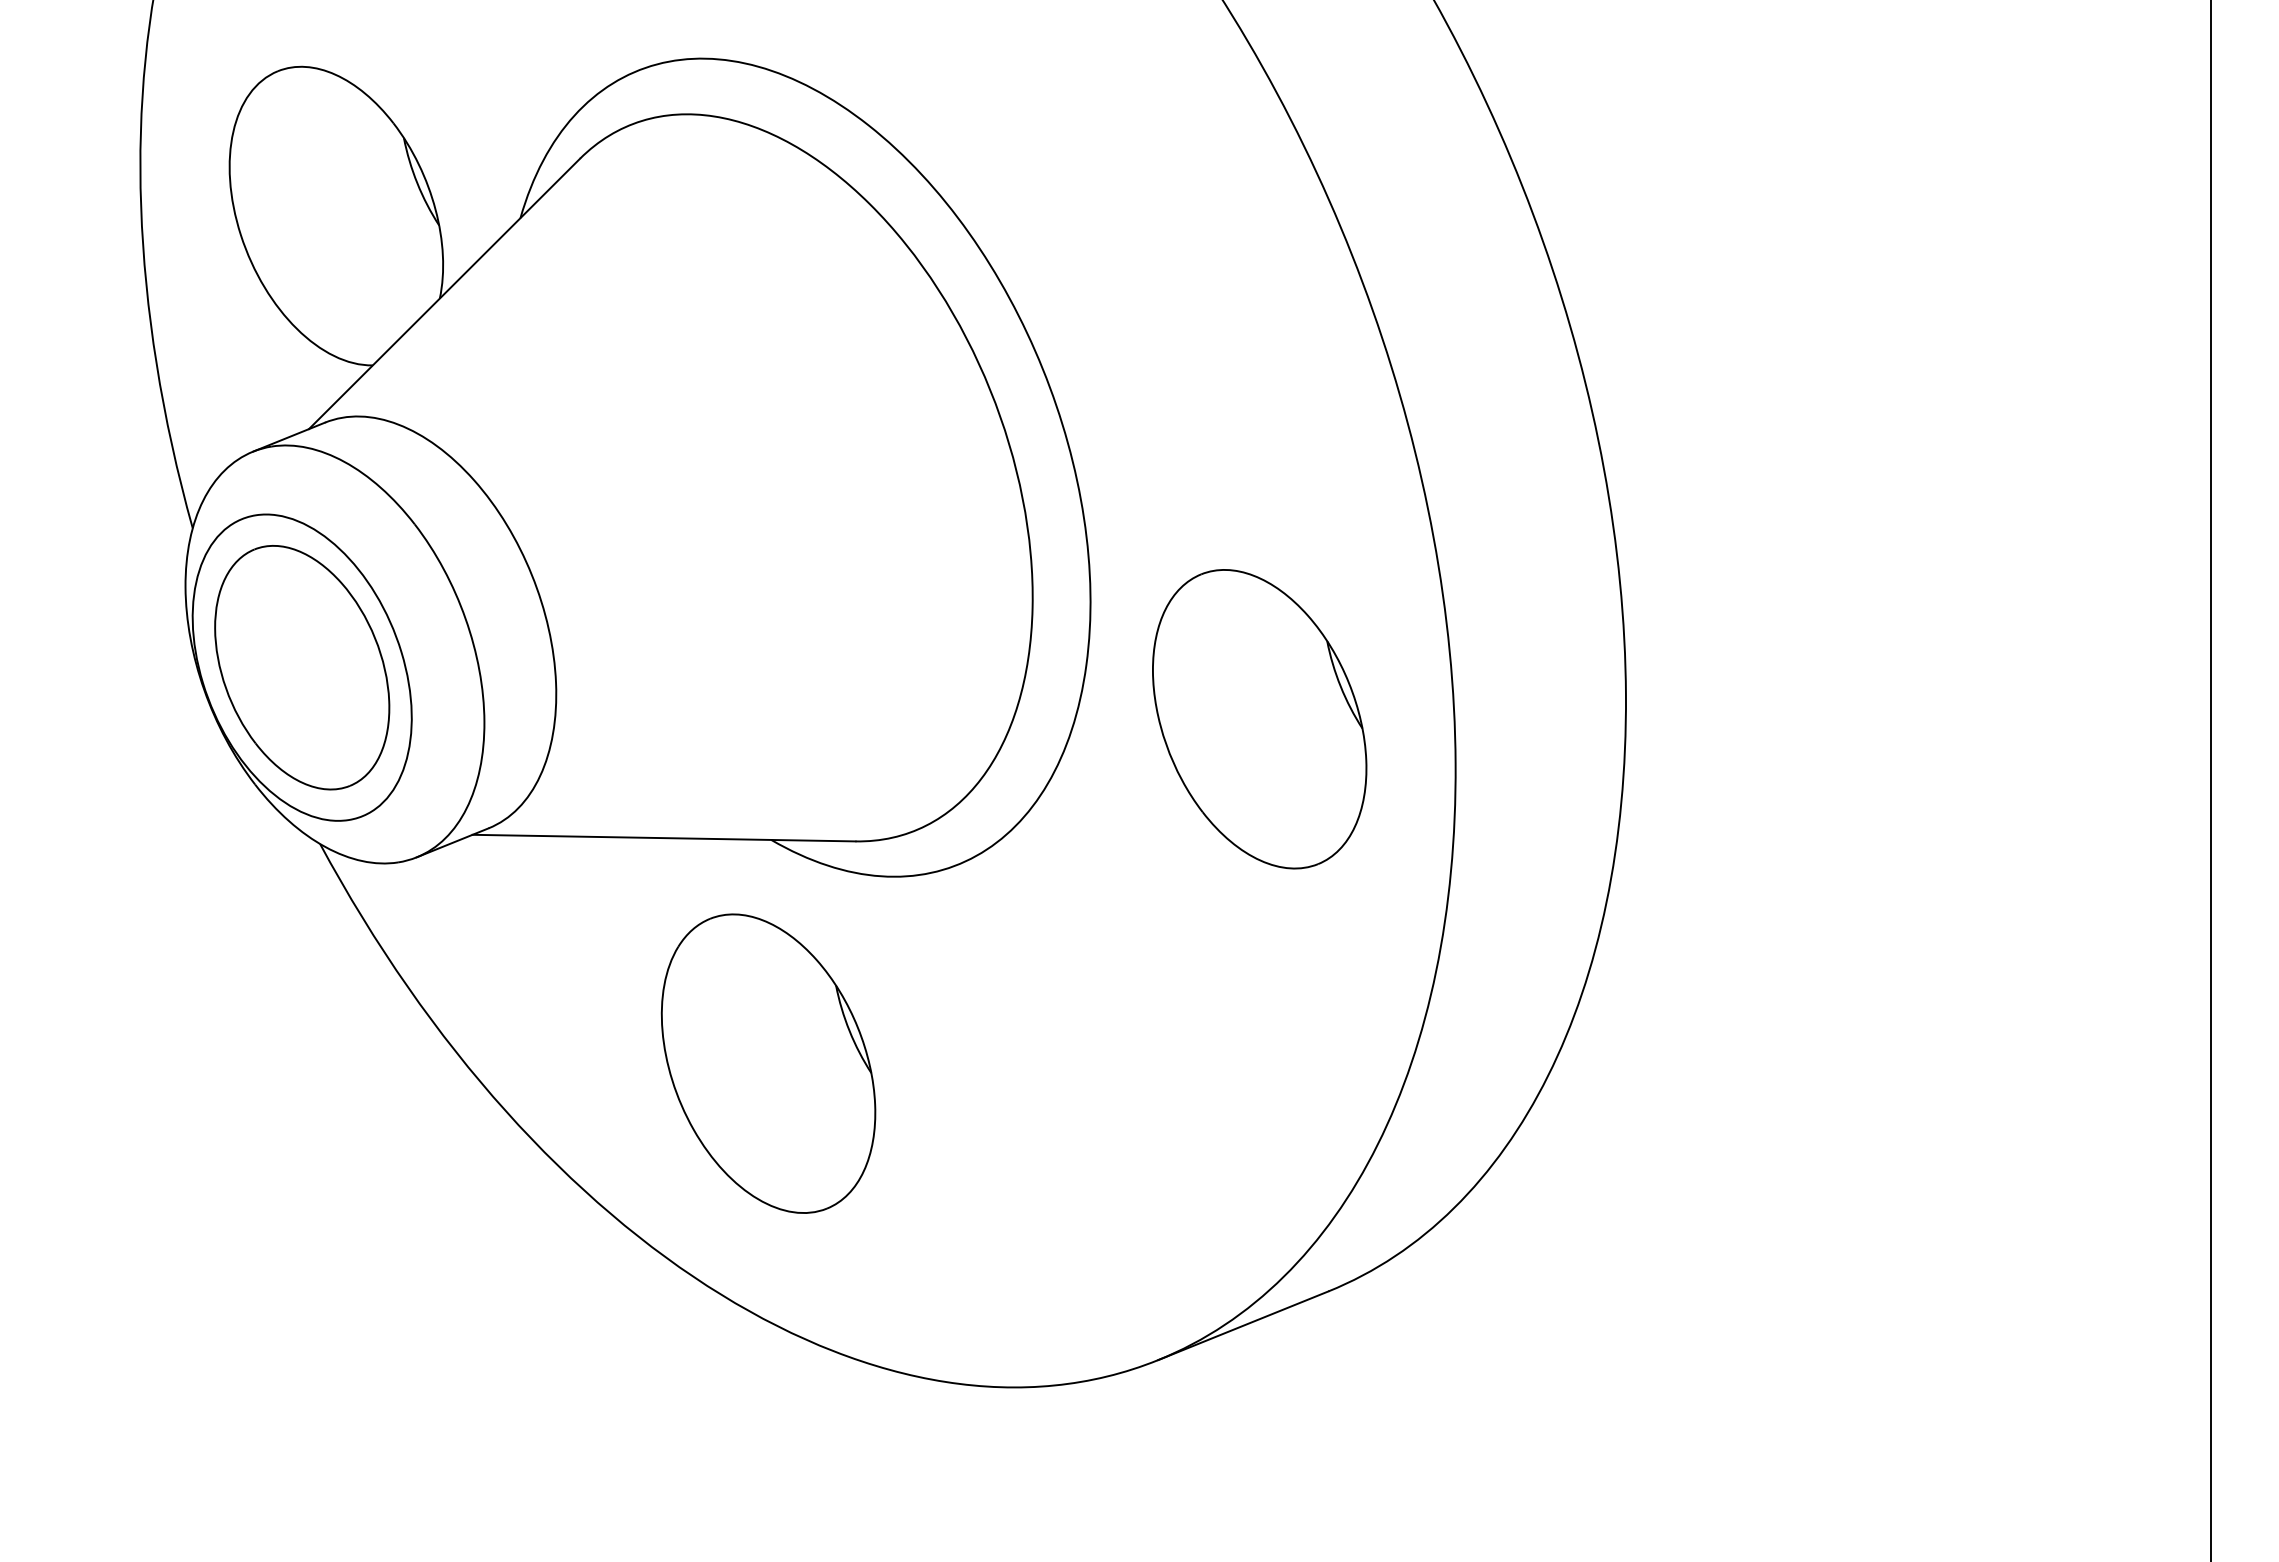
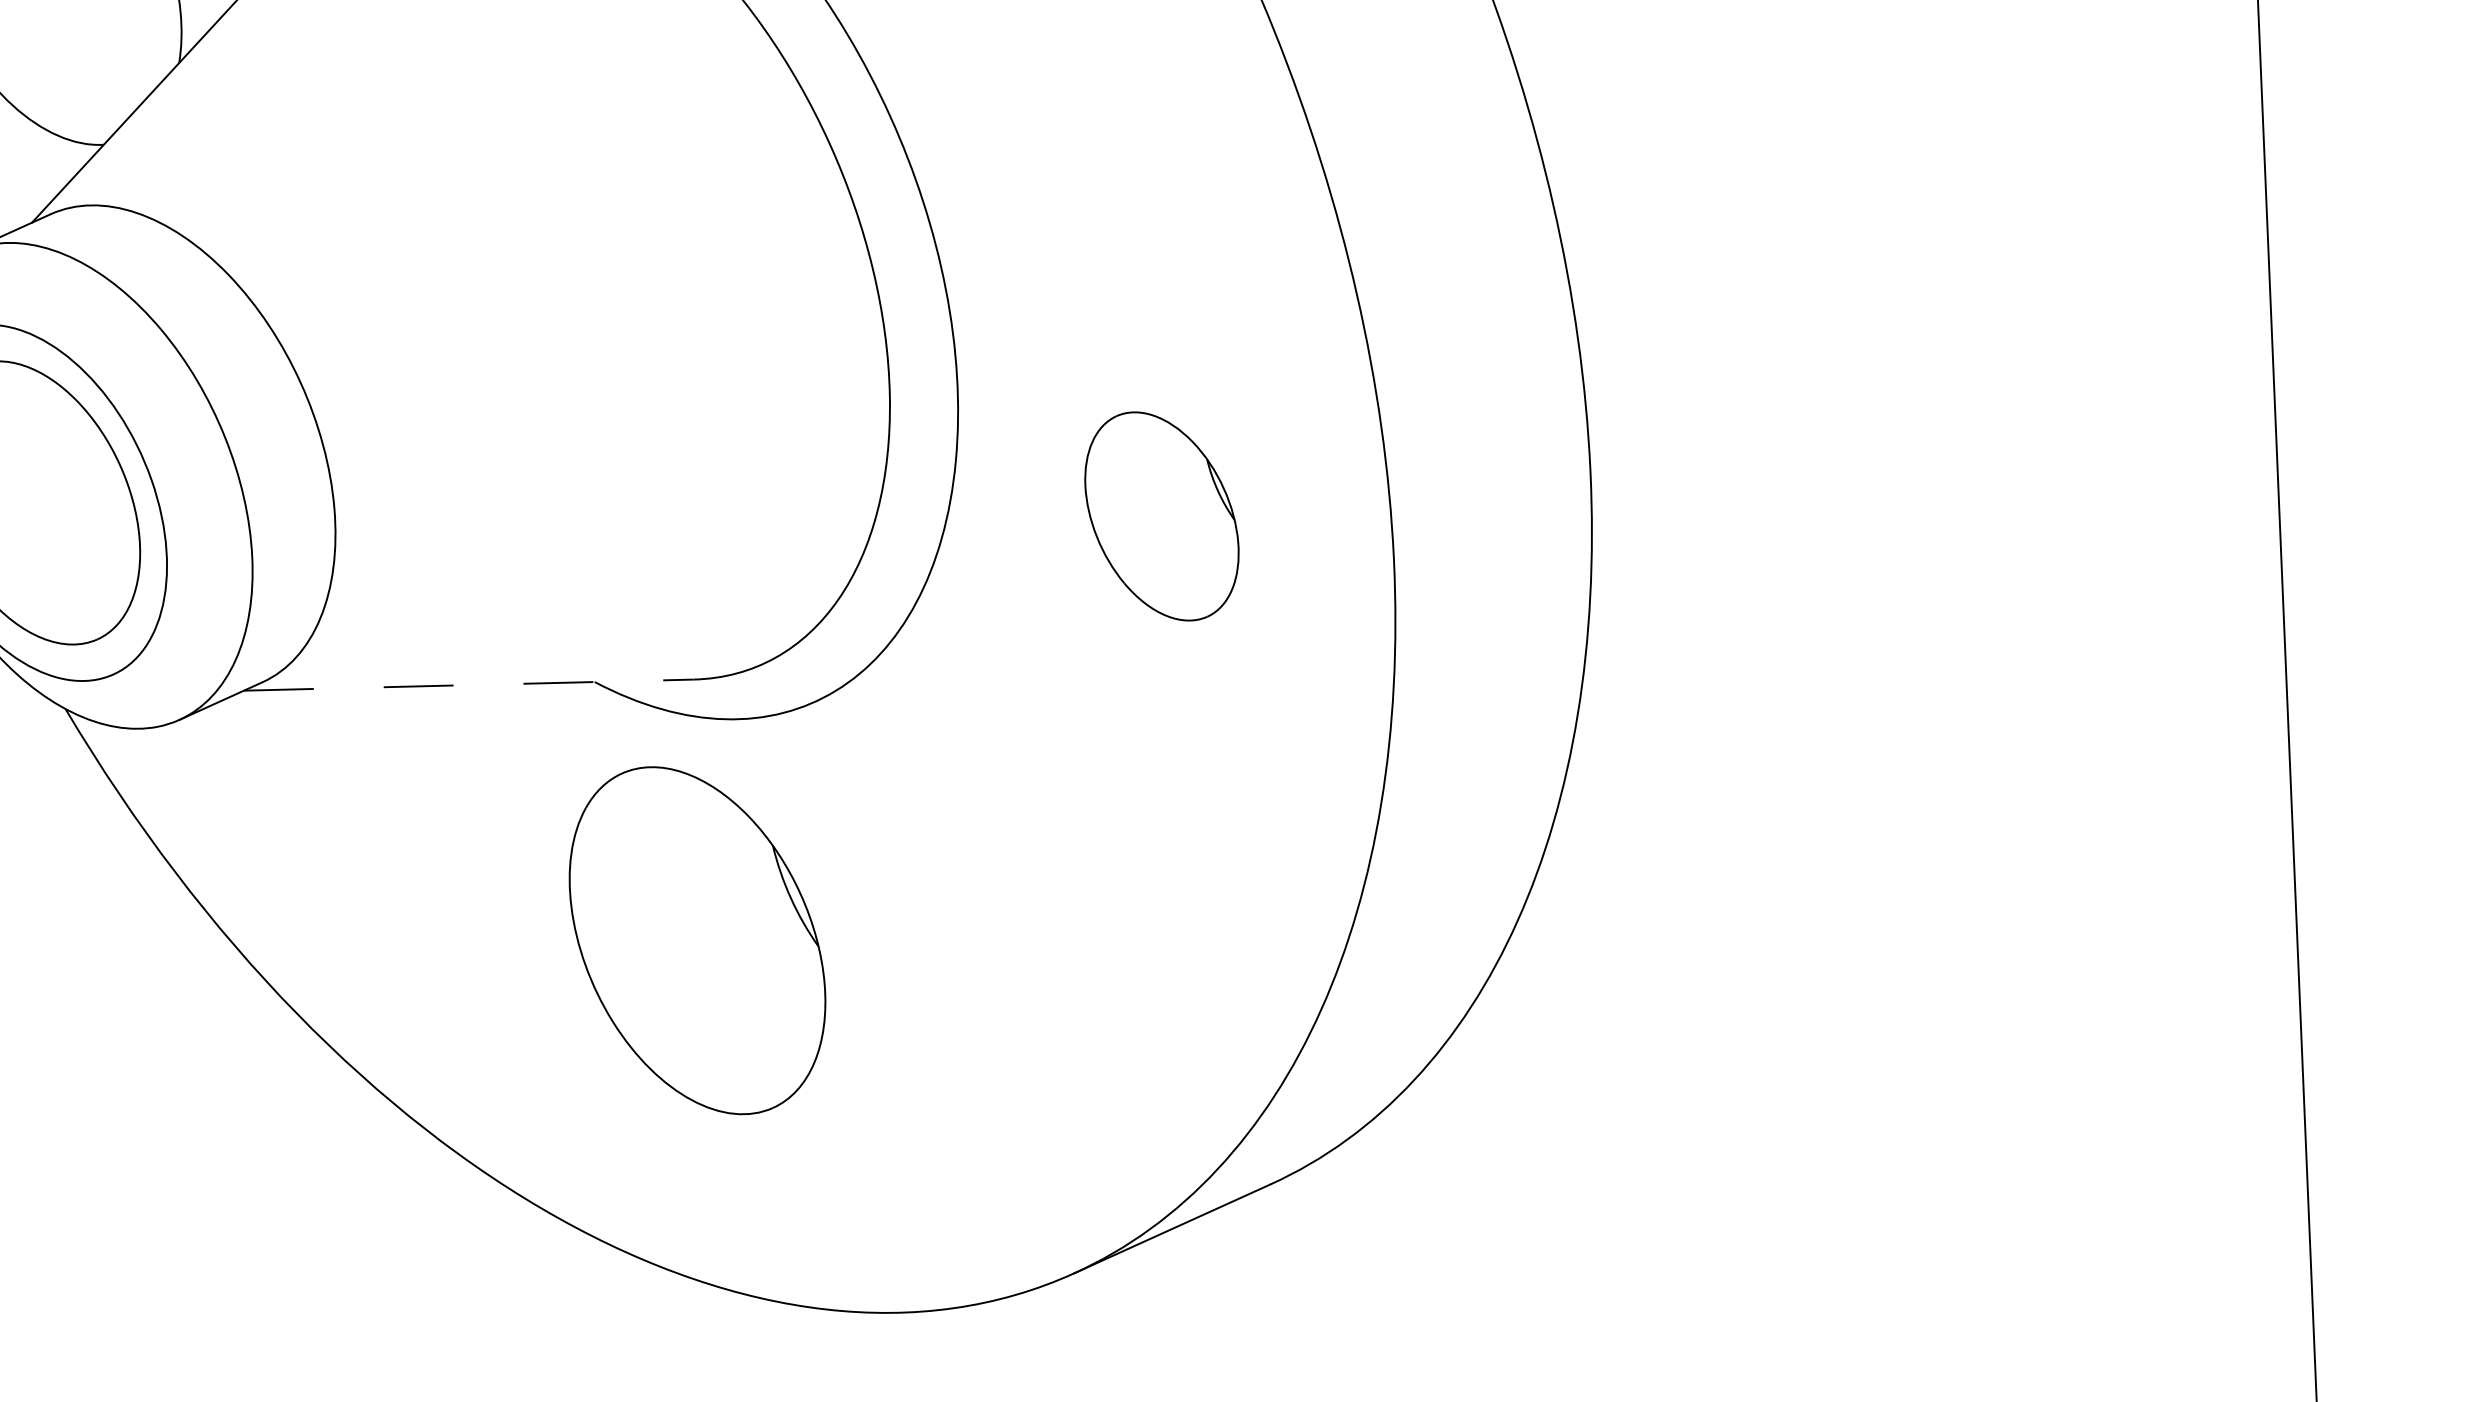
part: (1259, 719) -> (1161, 516), size x0.6
line: (664, 838) -> (469, 685), solid -> dashed
part: (768, 1063) -> (697, 940), moved

